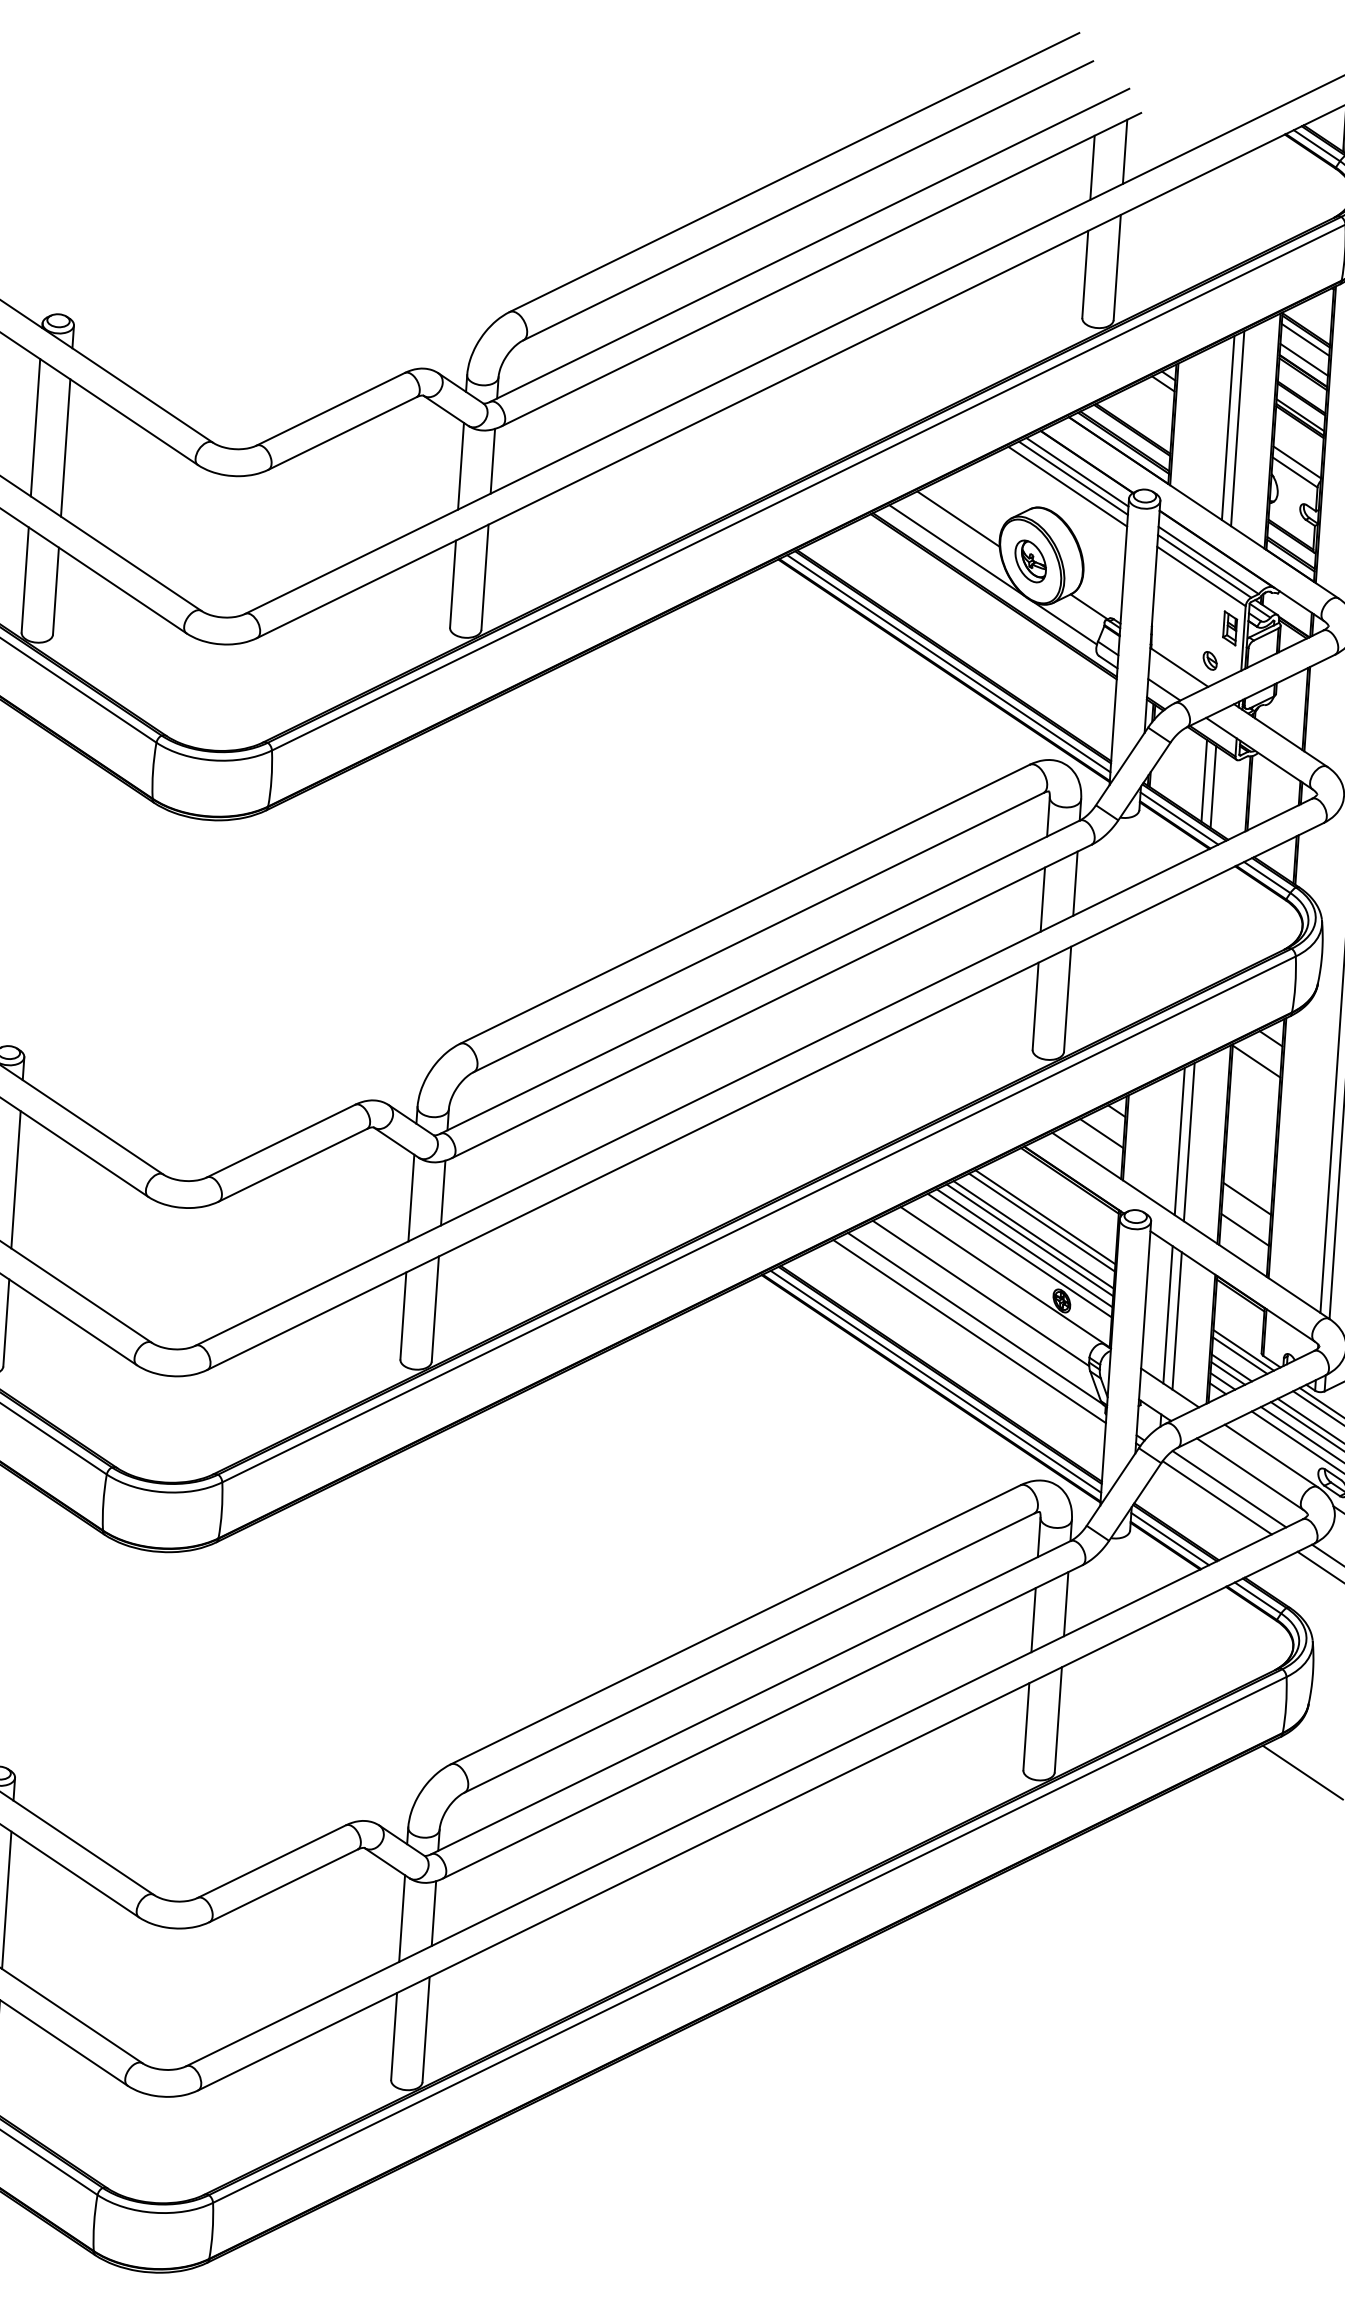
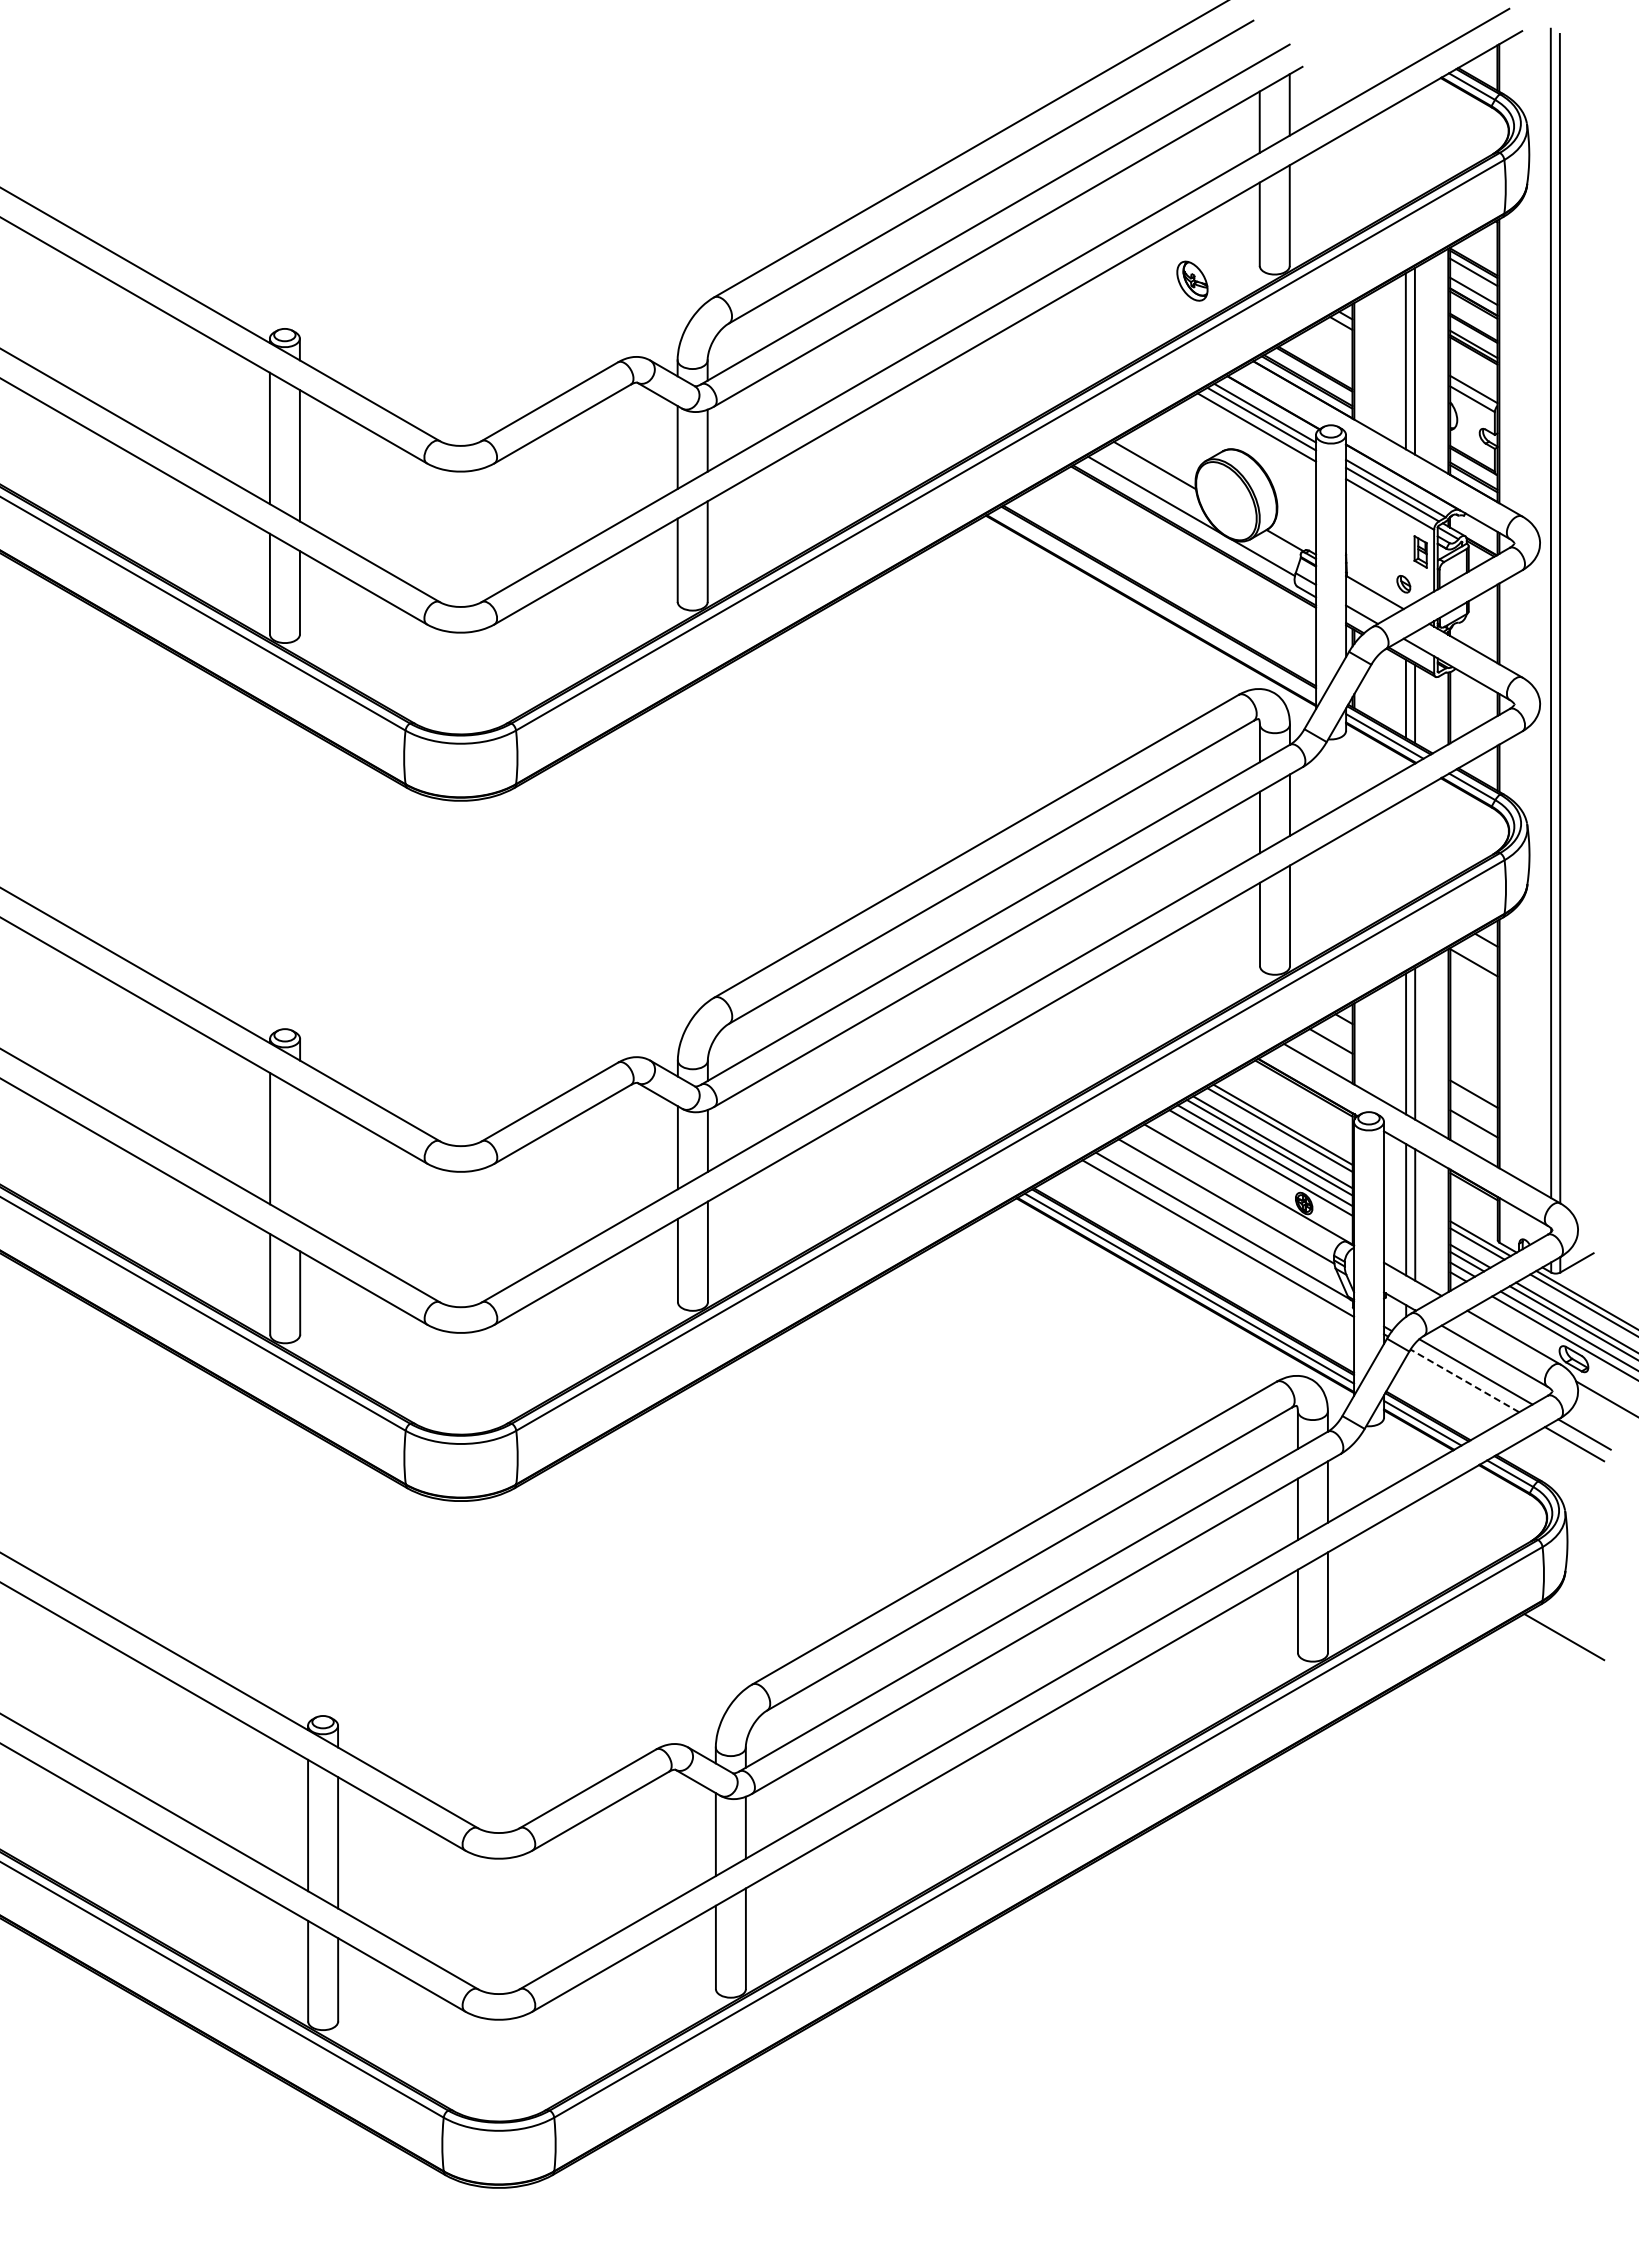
part: (1030, 560) -> (1192, 280), moved
line: (949, 663) -> (1155, 603), removed
line: (16, 1179) -> (300, 1155), removed
line: (1216, 1497) -> (1464, 1380), solid -> dashed

